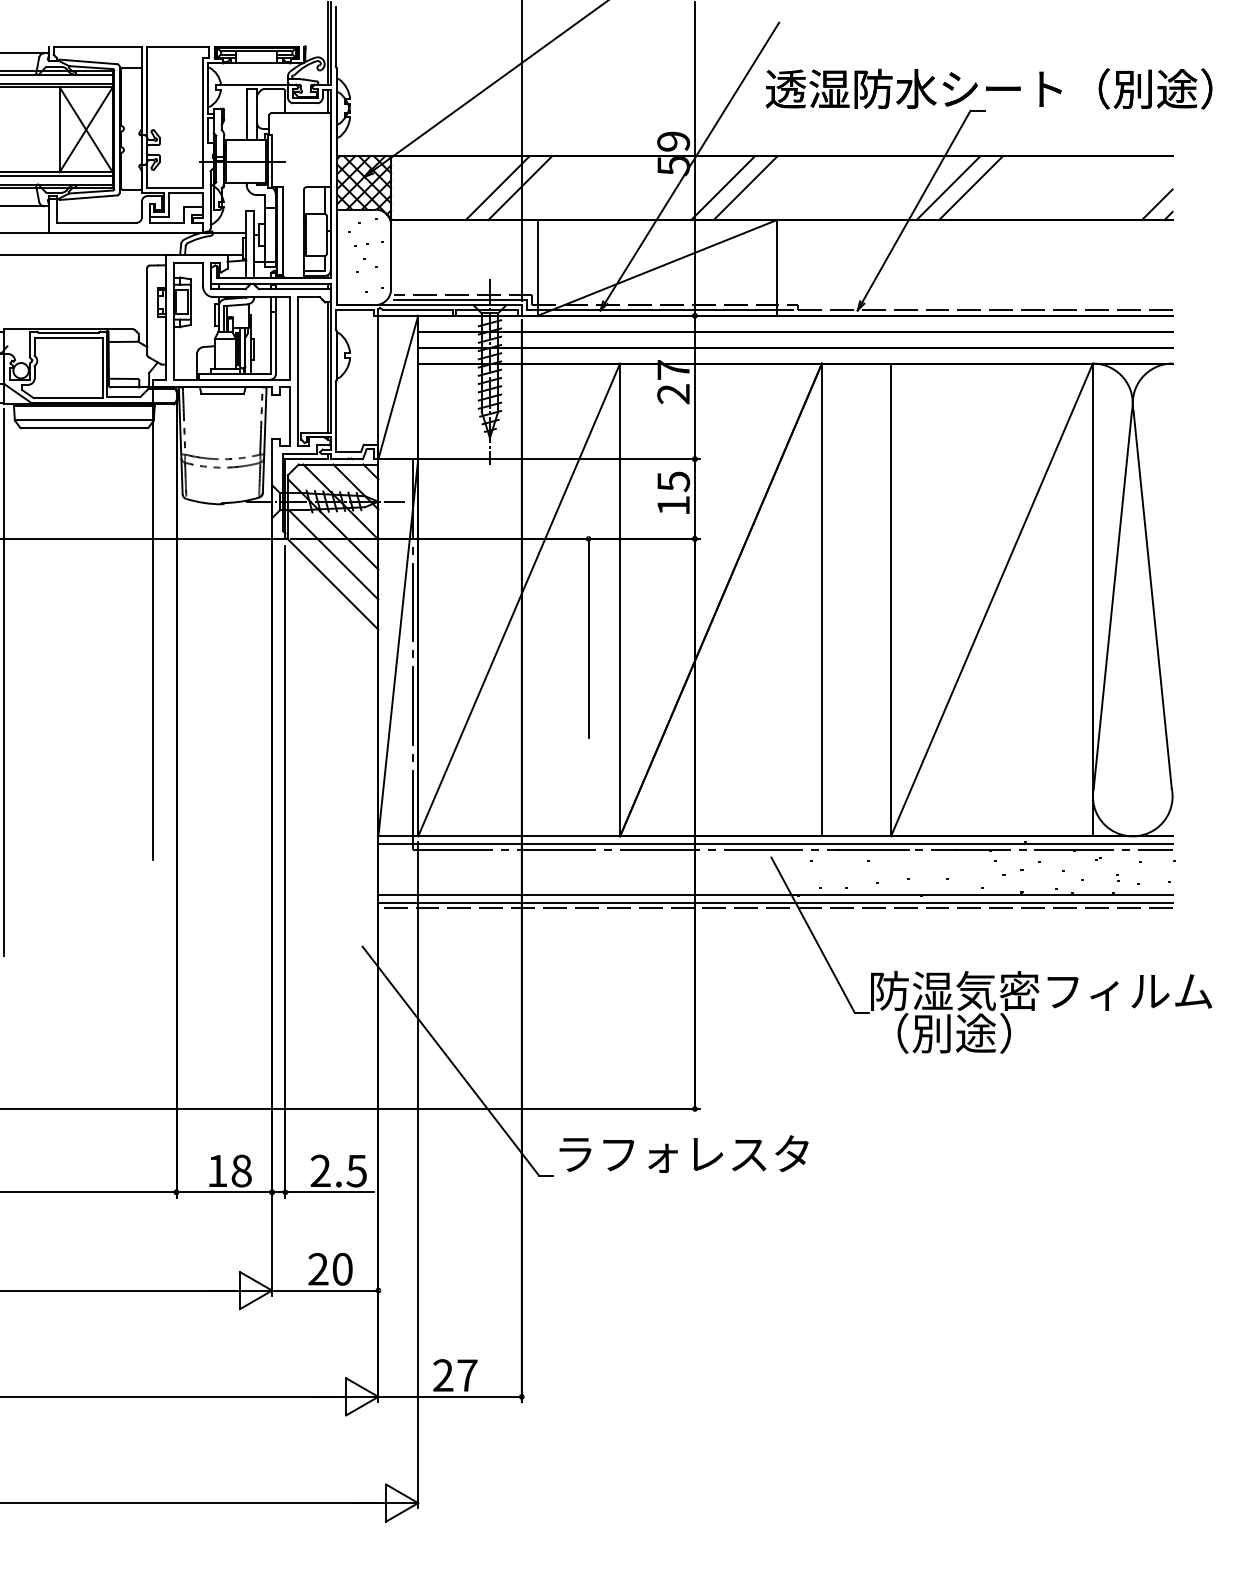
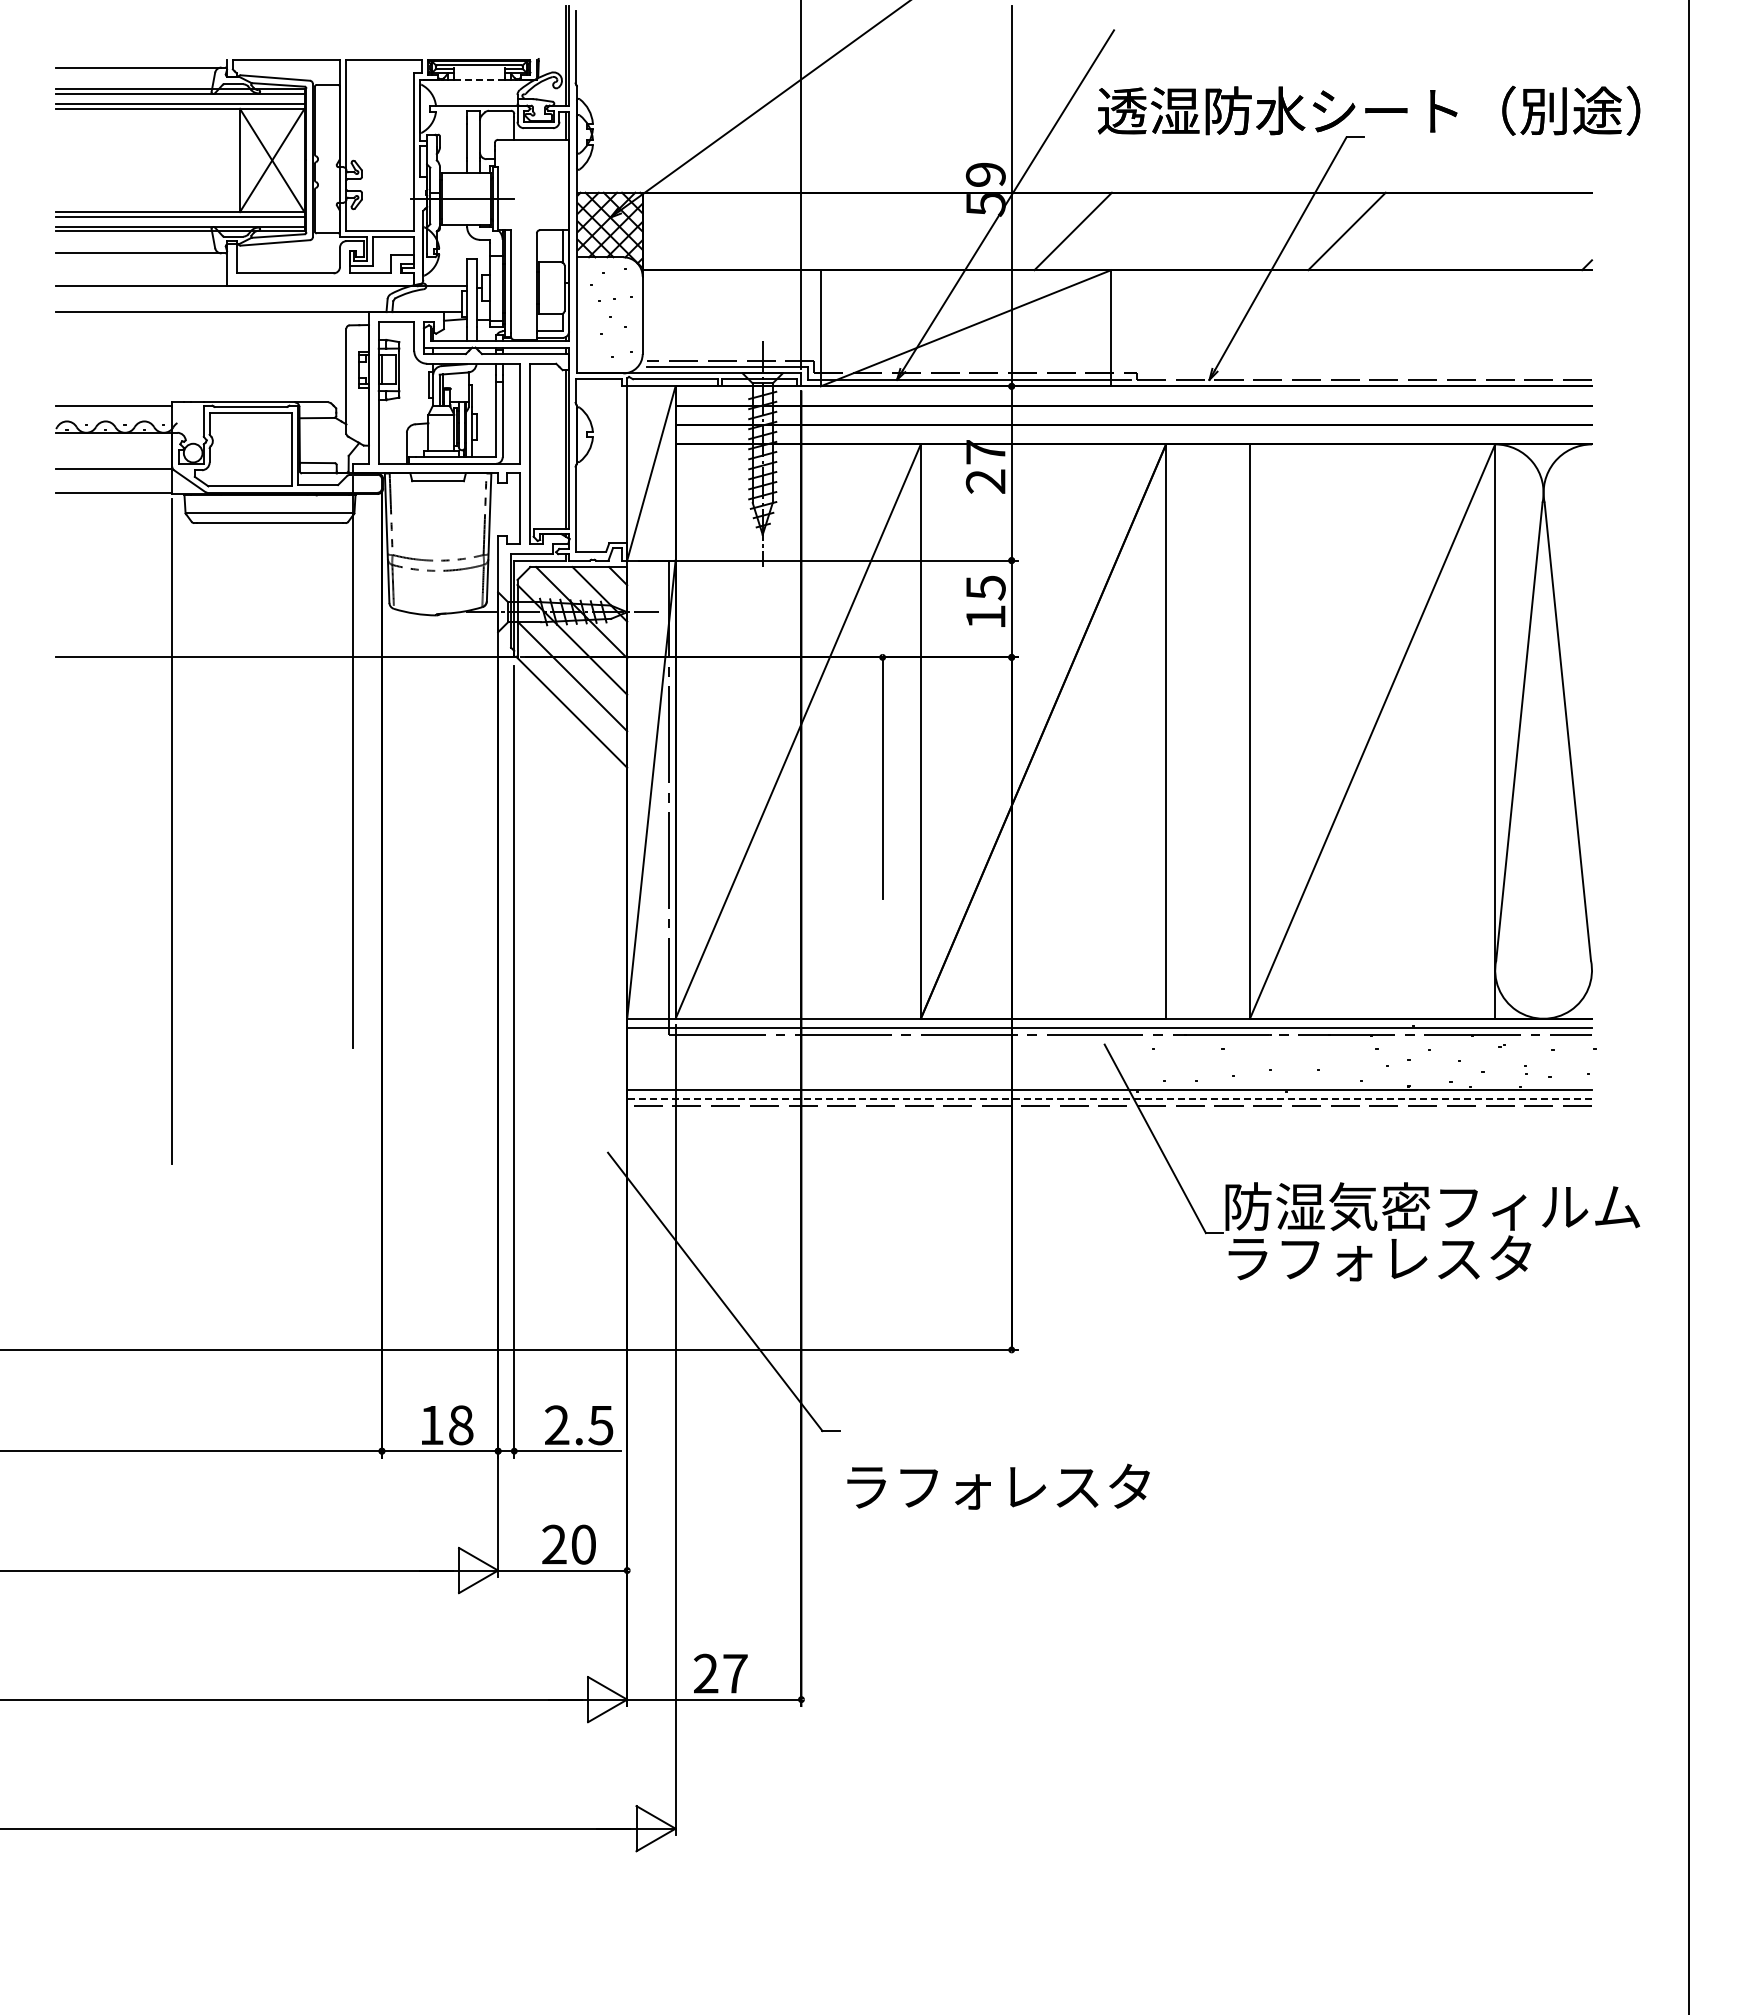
line: (256, 63) -> (479, 79), solid -> dashed
line: (497, 188) -> (771, 231), removed
line: (520, 188) -> (799, 231), removed
line: (722, 188) -> (1045, 231), removed
line: (948, 188) -> (1319, 231), removed
line: (1157, 204) -> (1573, 251), removed
line: (775, 902) -> (1109, 1099), solid -> dashed
text: (997, 1033) -> (1379, 1258), （別途） -> ラフォレスタ
text: (684, 1153) -> (998, 1486), moved

